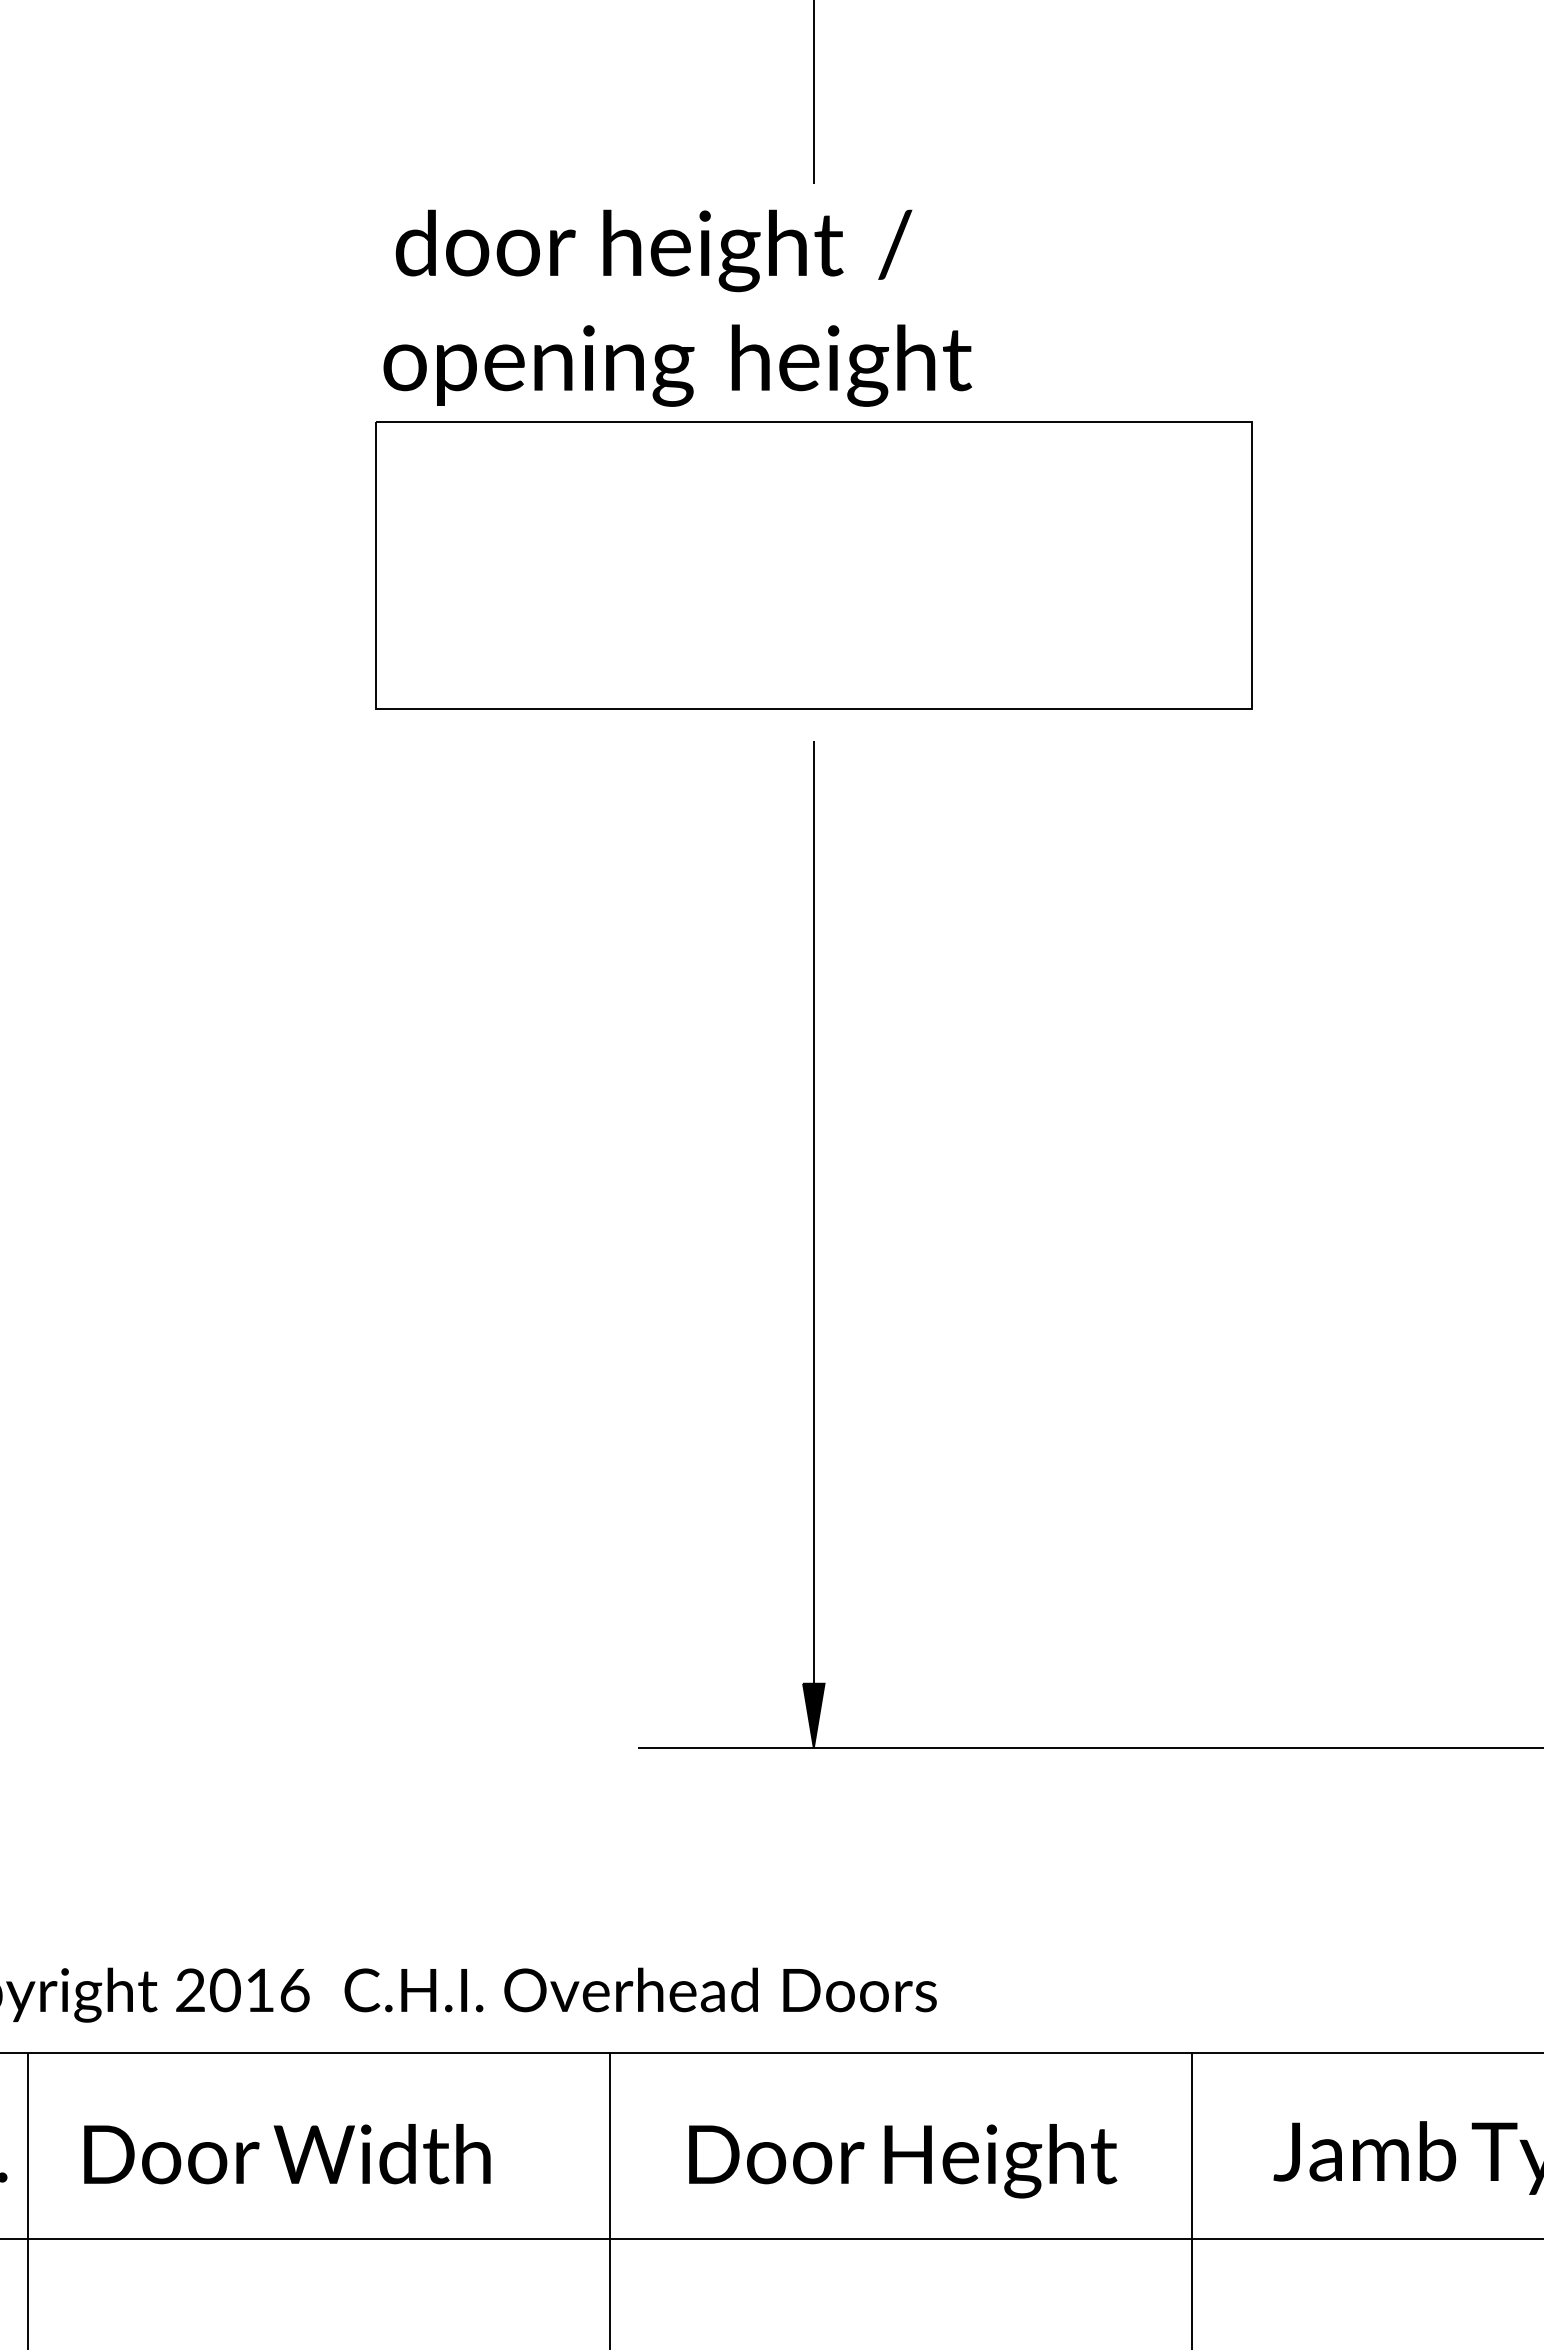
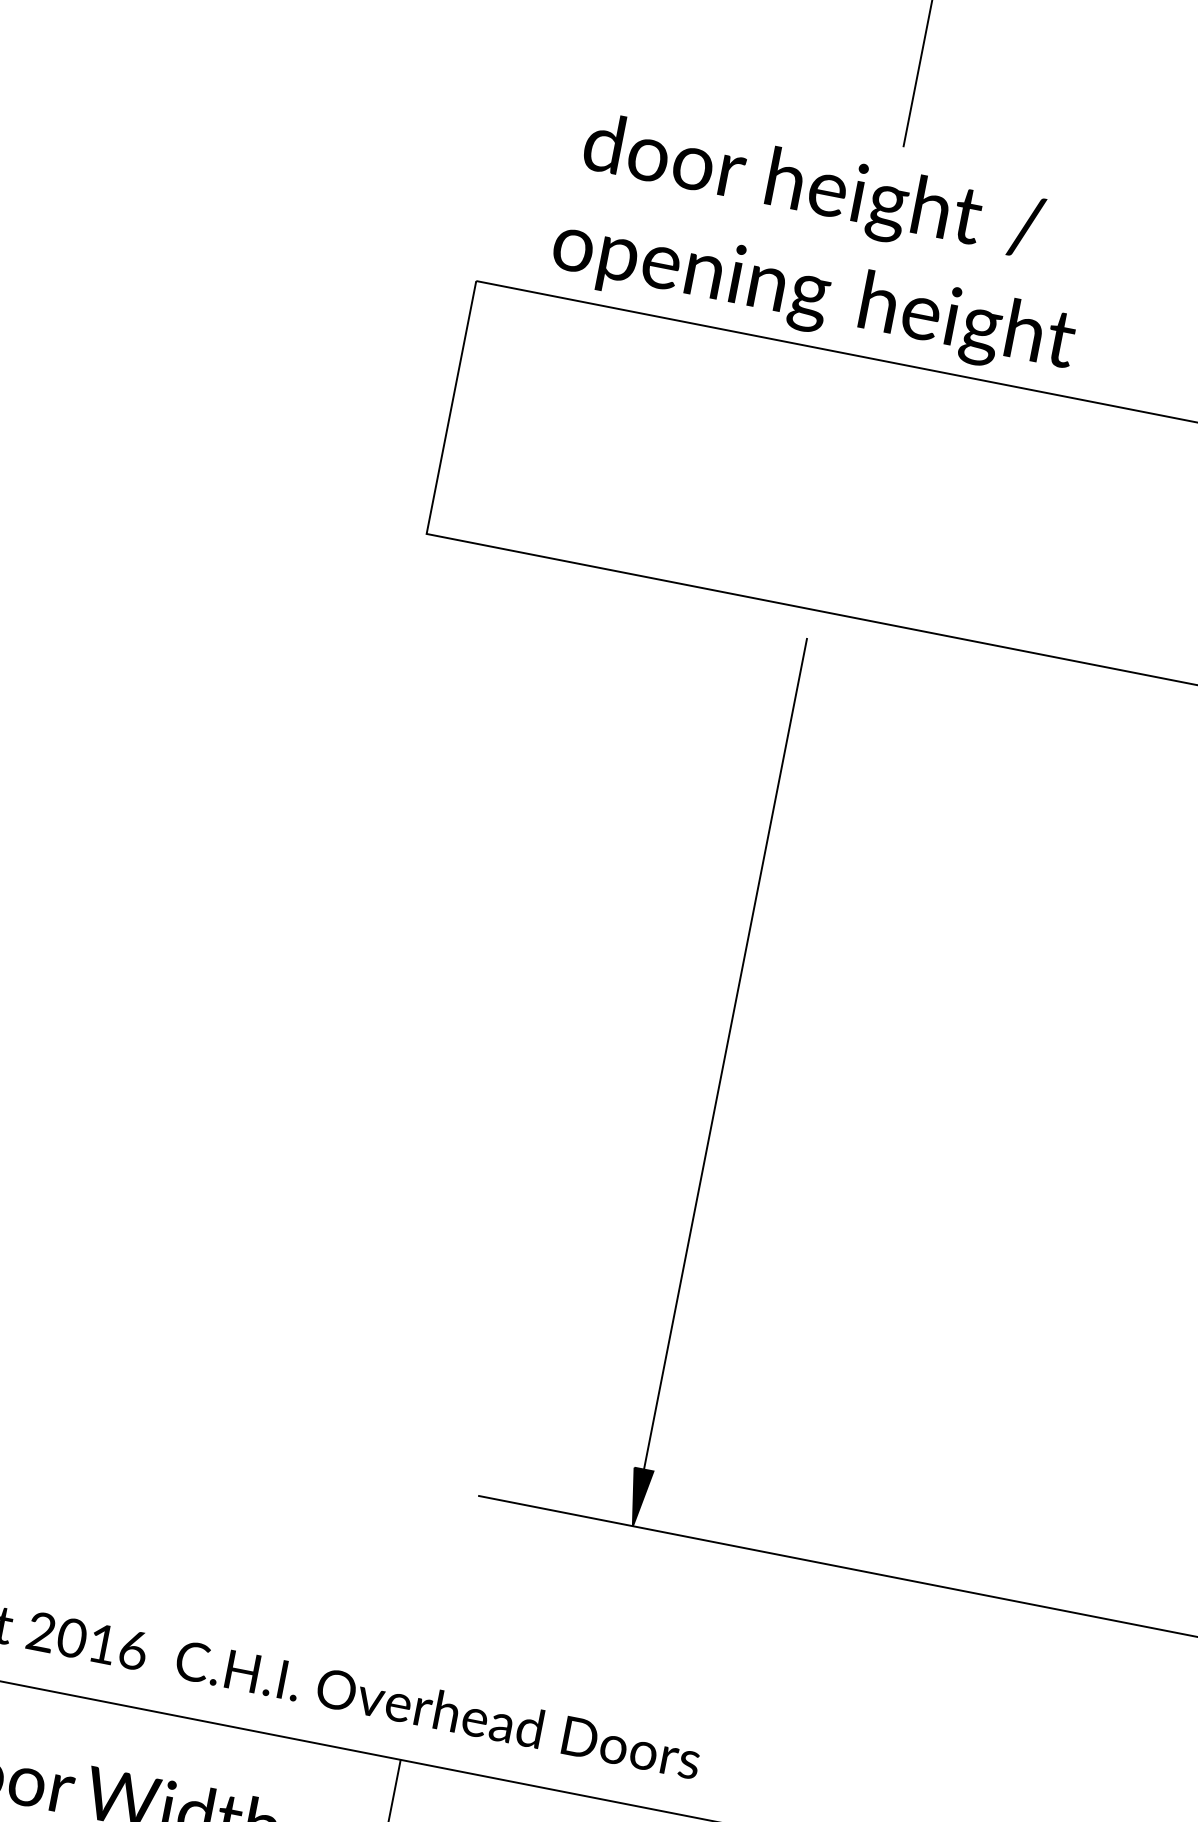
text: (677, 307) -> (823, 244), moved

